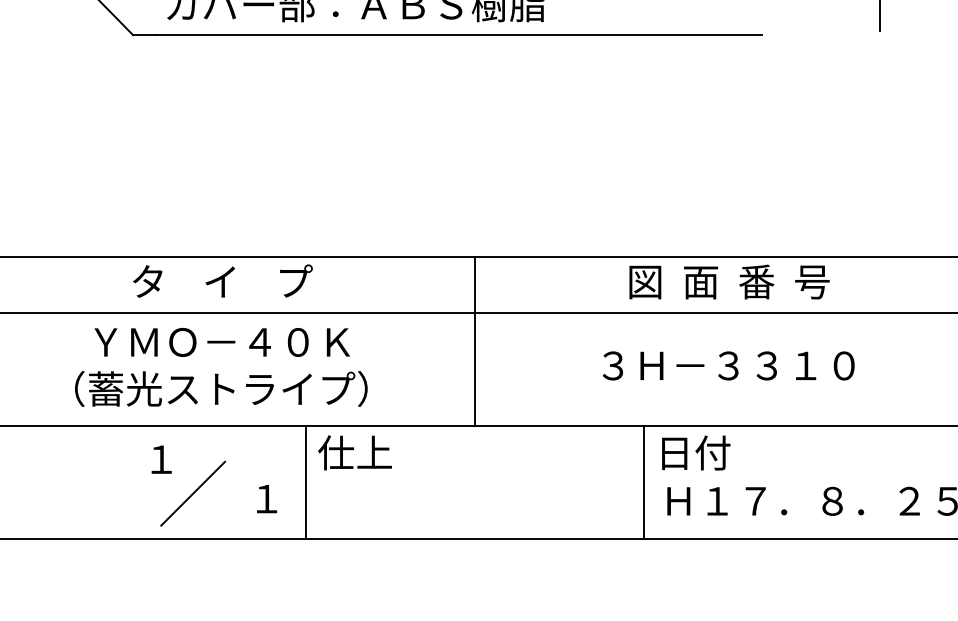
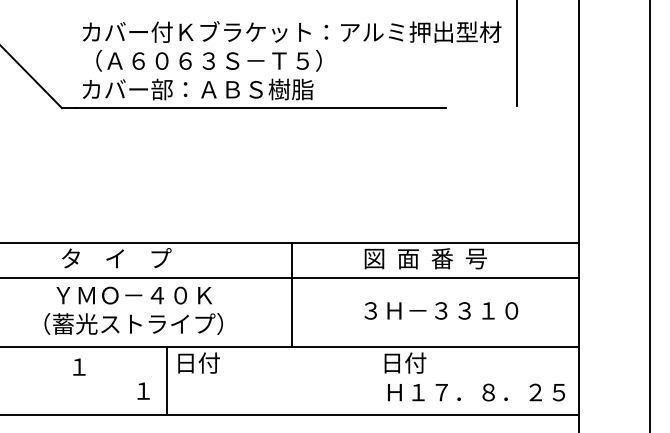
line: (474, 340) -> (291, 294), moved
text: (728, 365) -> (441, 310), moved
text: (220, 366) -> (133, 310), moved
text: (355, 452) -> (197, 362), 仕上 -> 日付
line: (643, 481) -> (373, 380), removed
line: (192, 493) -> (98, 387), removed

